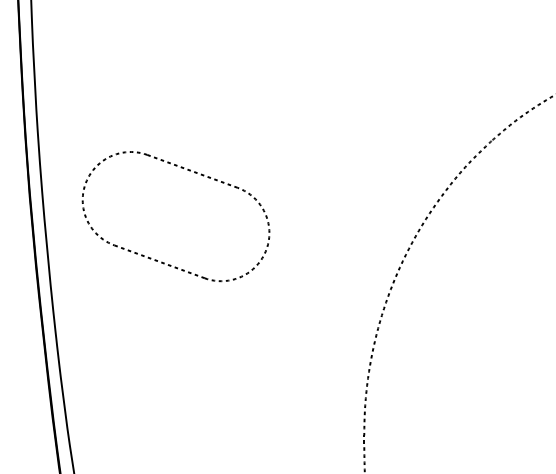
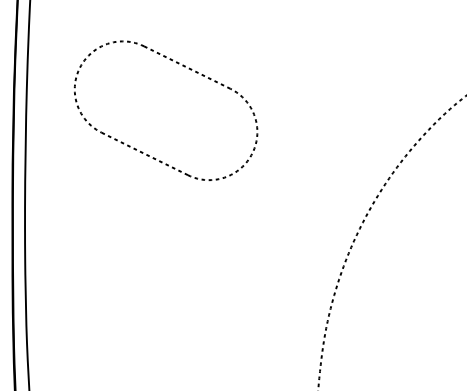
part: (162, 261) -> (147, 153), moved

